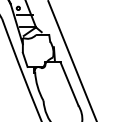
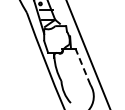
line: (69, 83) -> (83, 66), solid -> dashed

